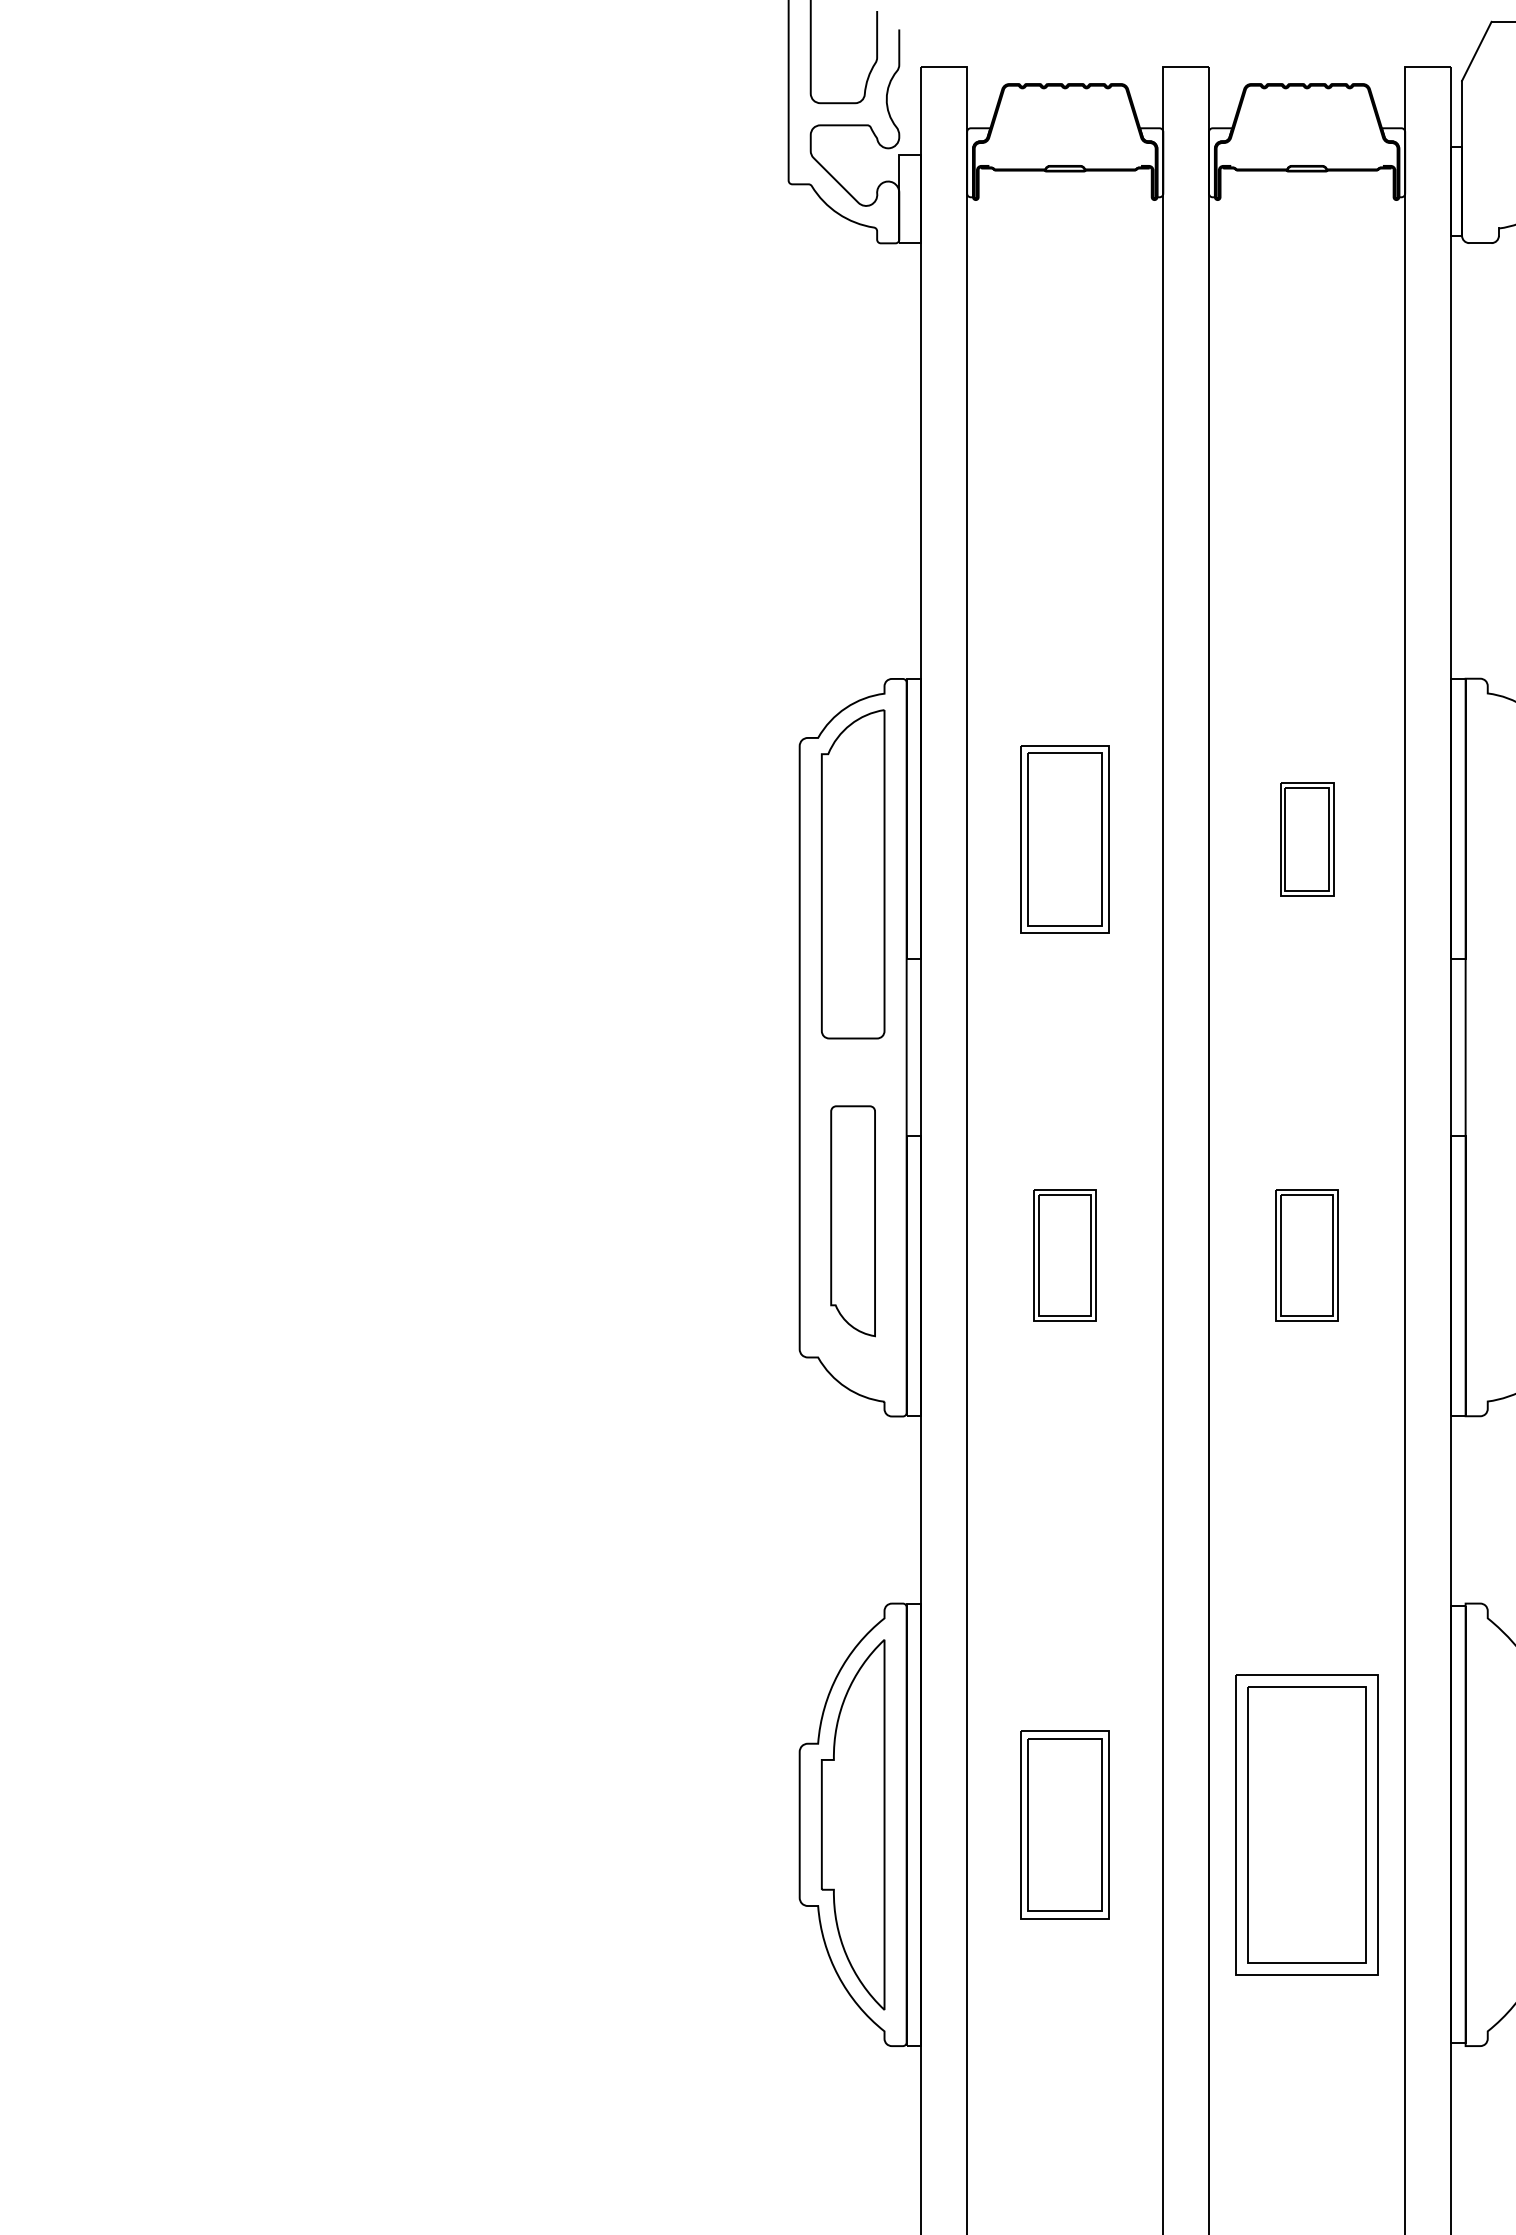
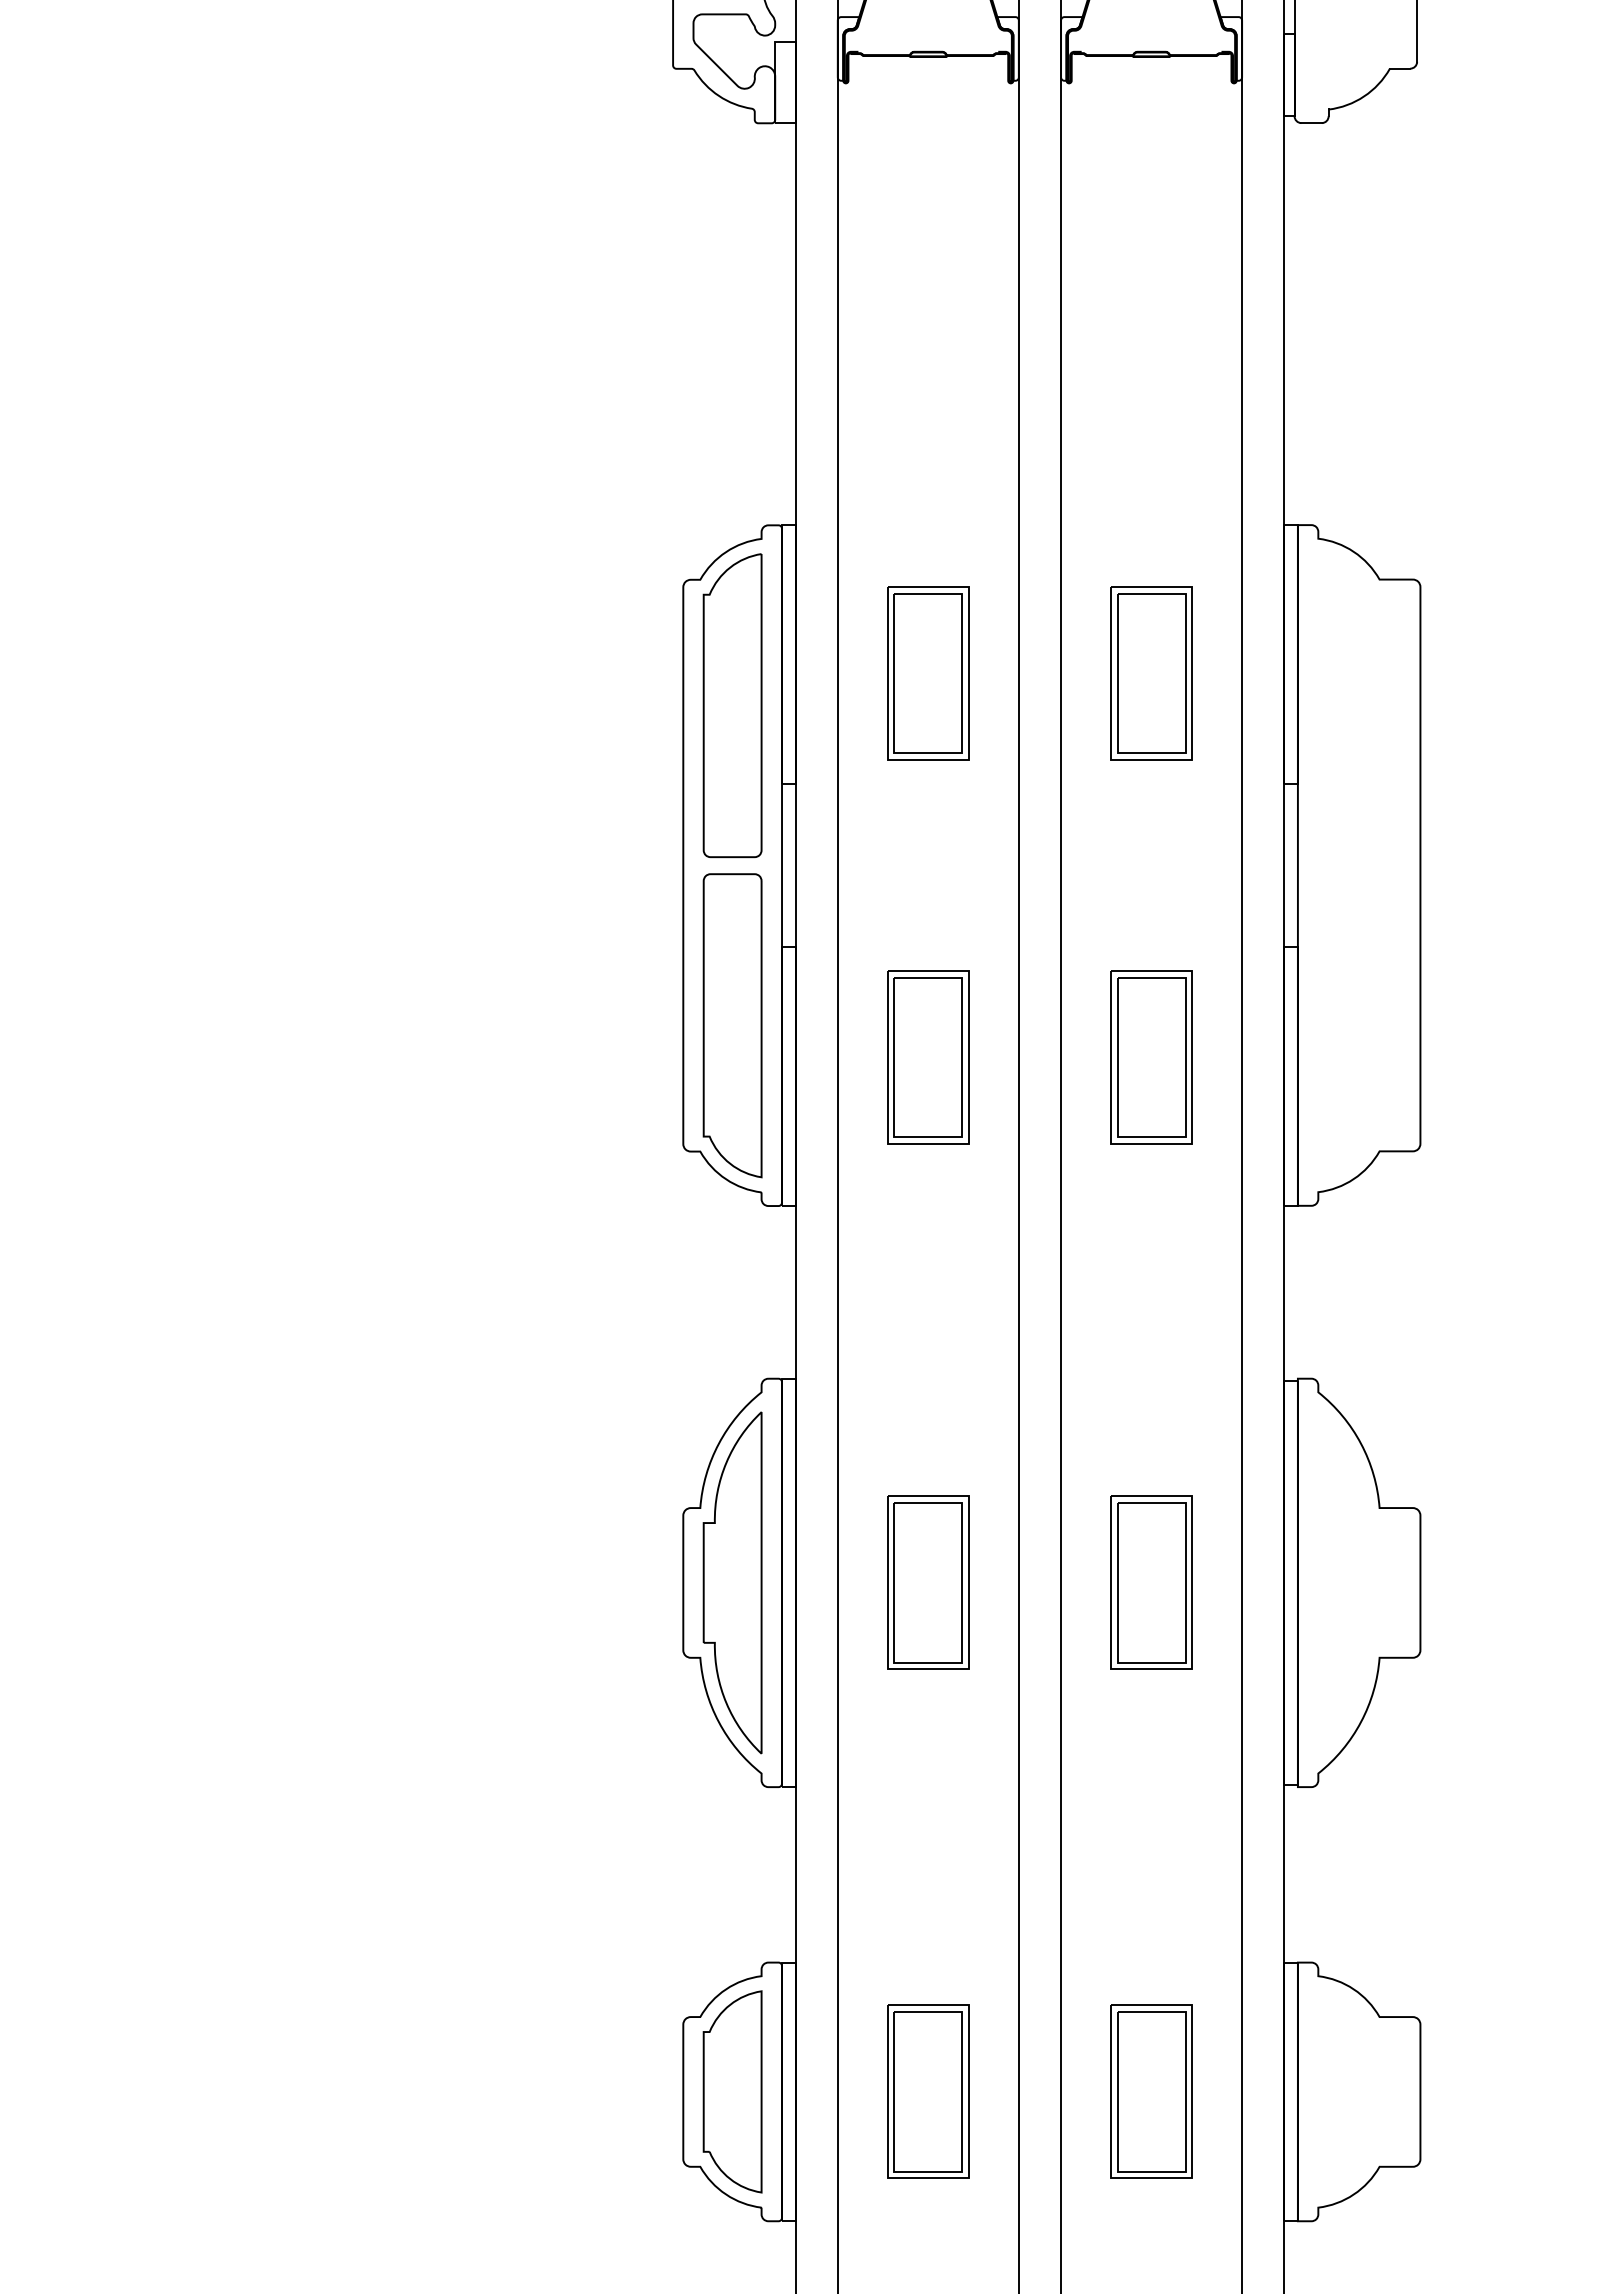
part: (1306, 839) -> (1151, 673), size x1.67
part: (853, 1220) -> (732, 1025), size x1.43
part: (1065, 1255) -> (928, 1057), size x1.43
part: (1306, 1255) -> (1151, 1057), size x1.43
part: (1306, 1824) -> (1151, 1582), size x0.62

